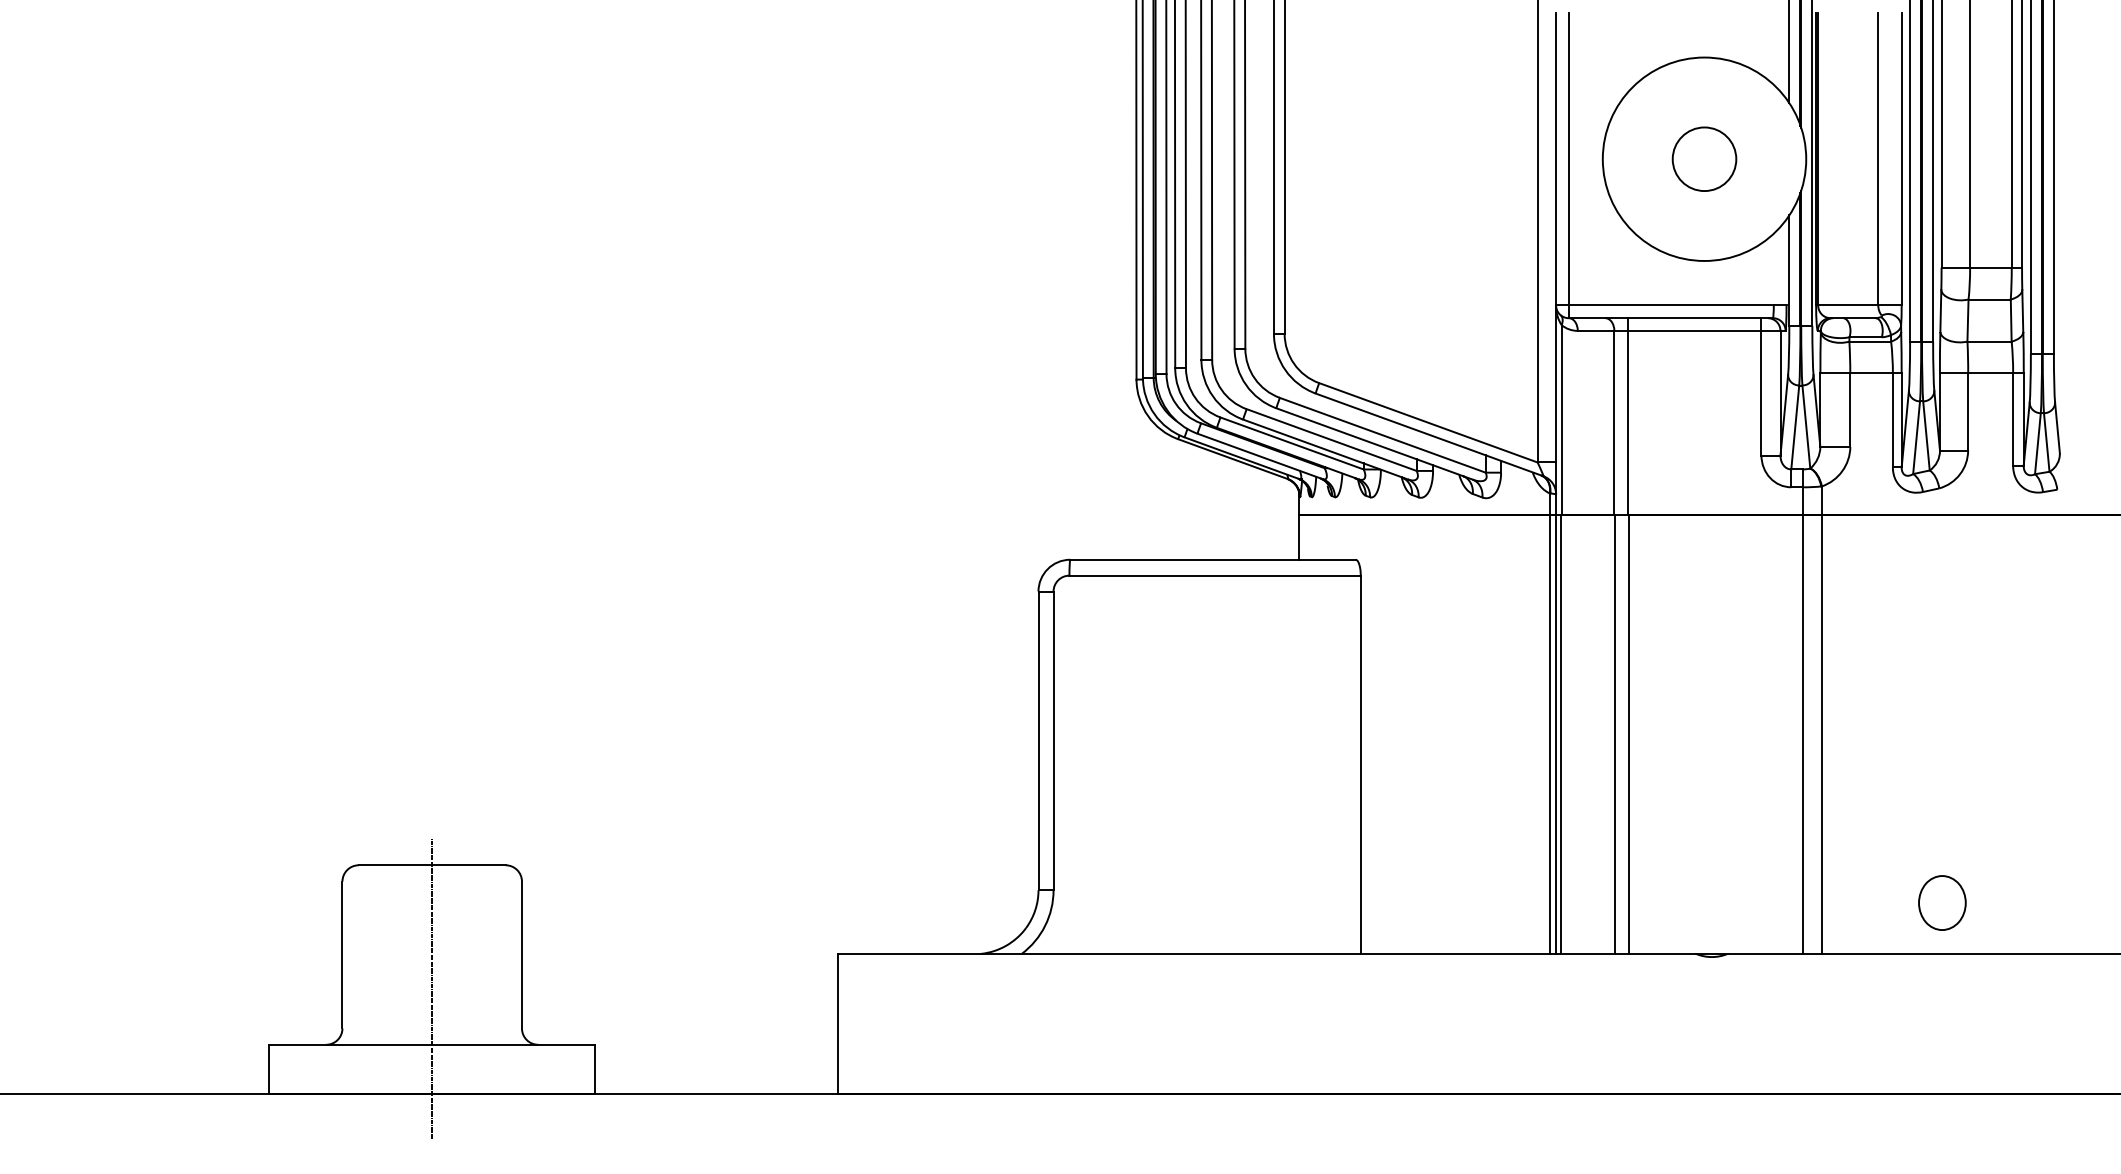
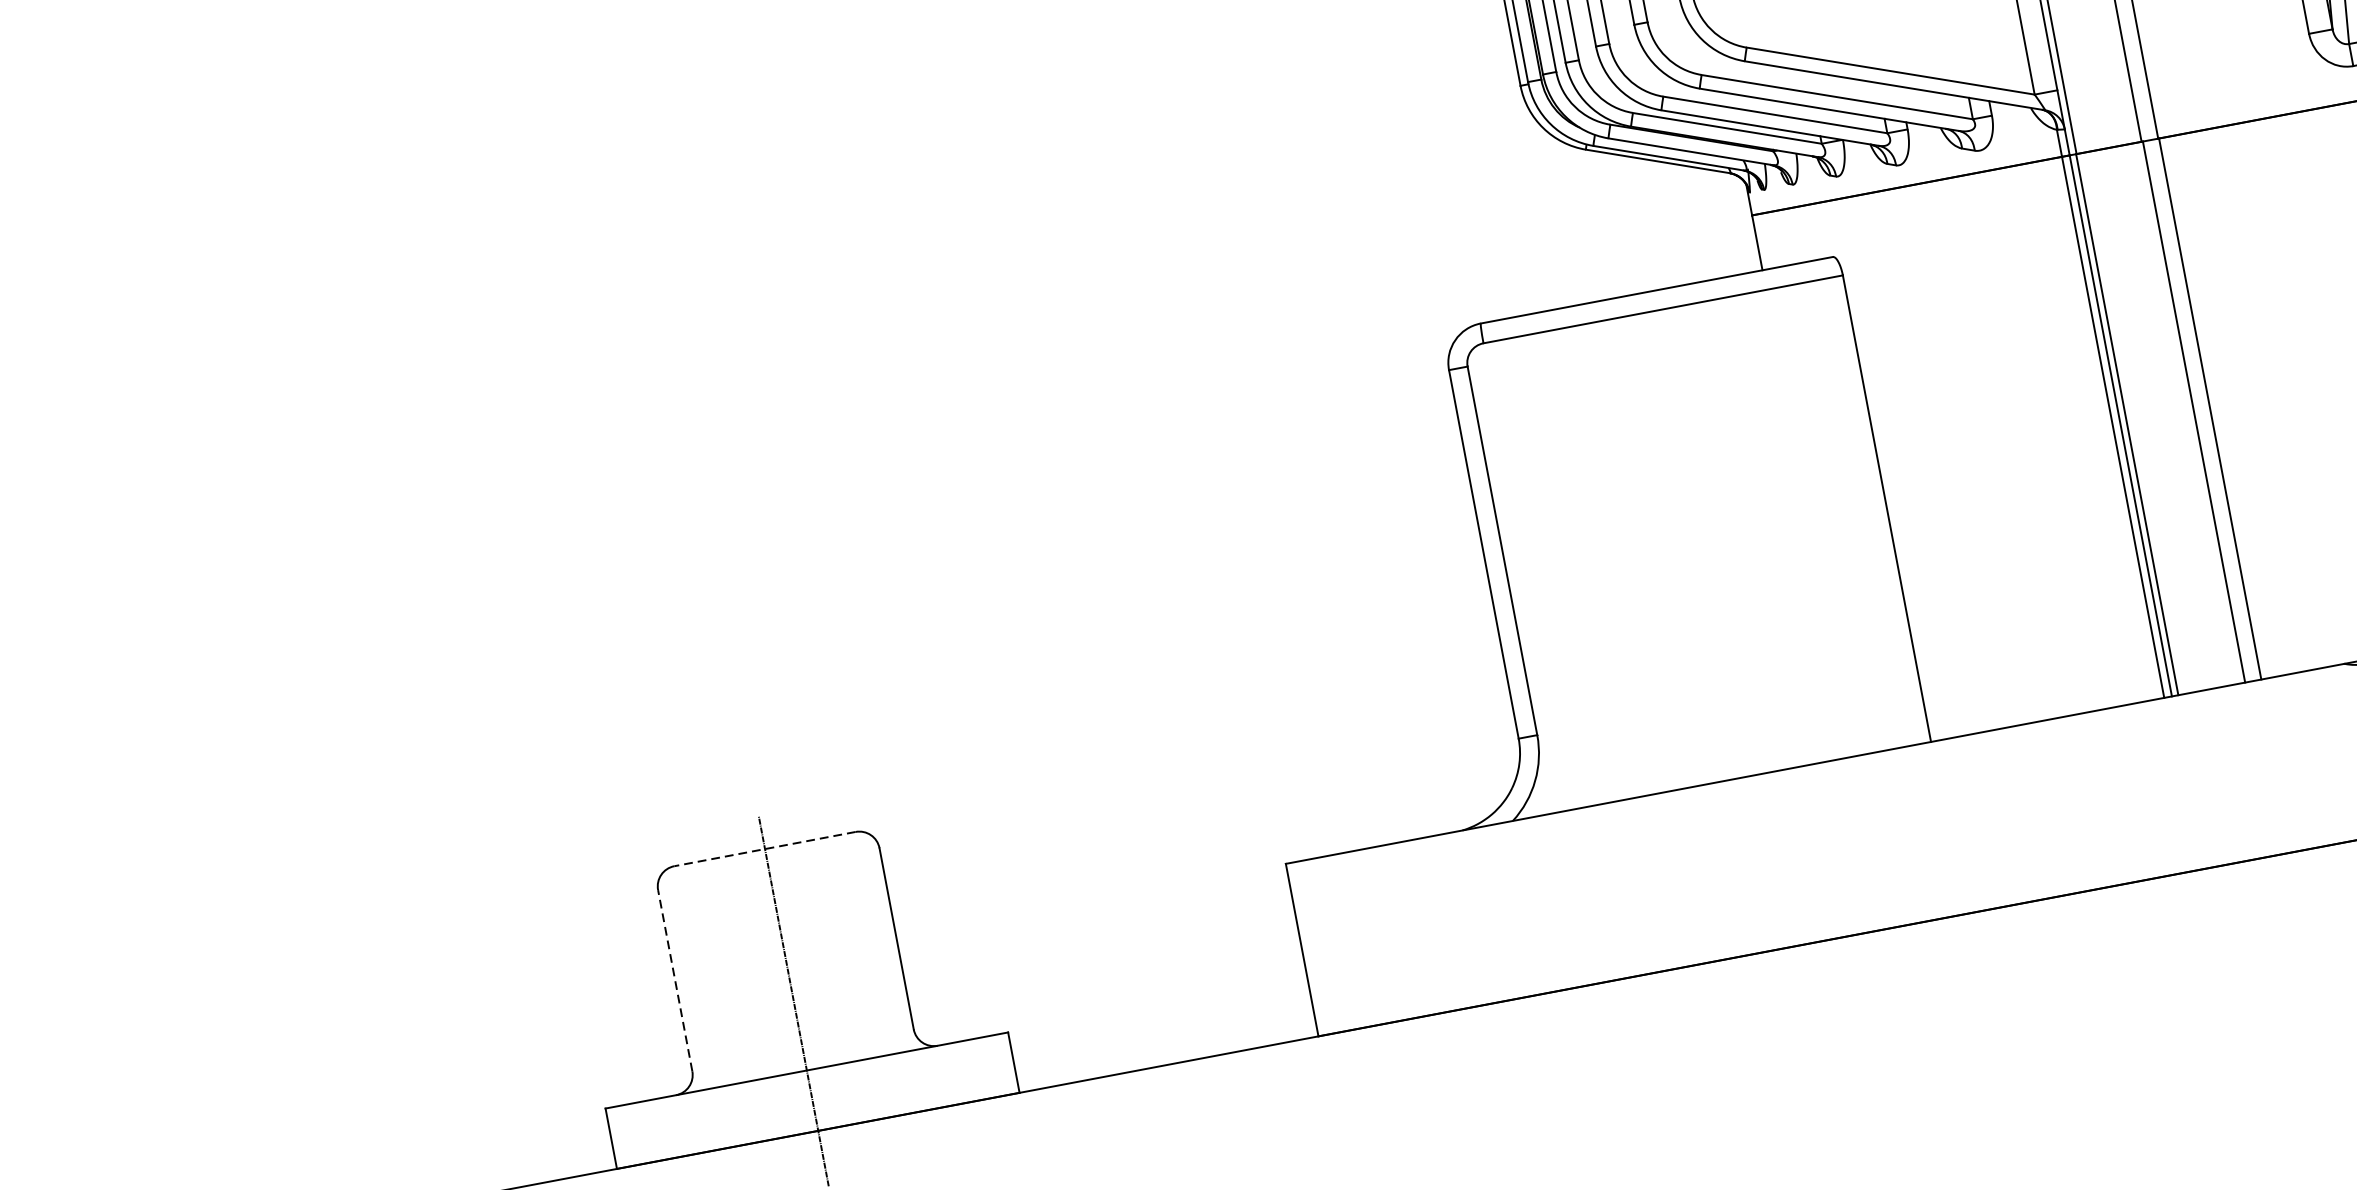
line: (431, 865) -> (764, 849), solid -> dashed
line: (342, 954) -> (675, 980), solid -> dashed

